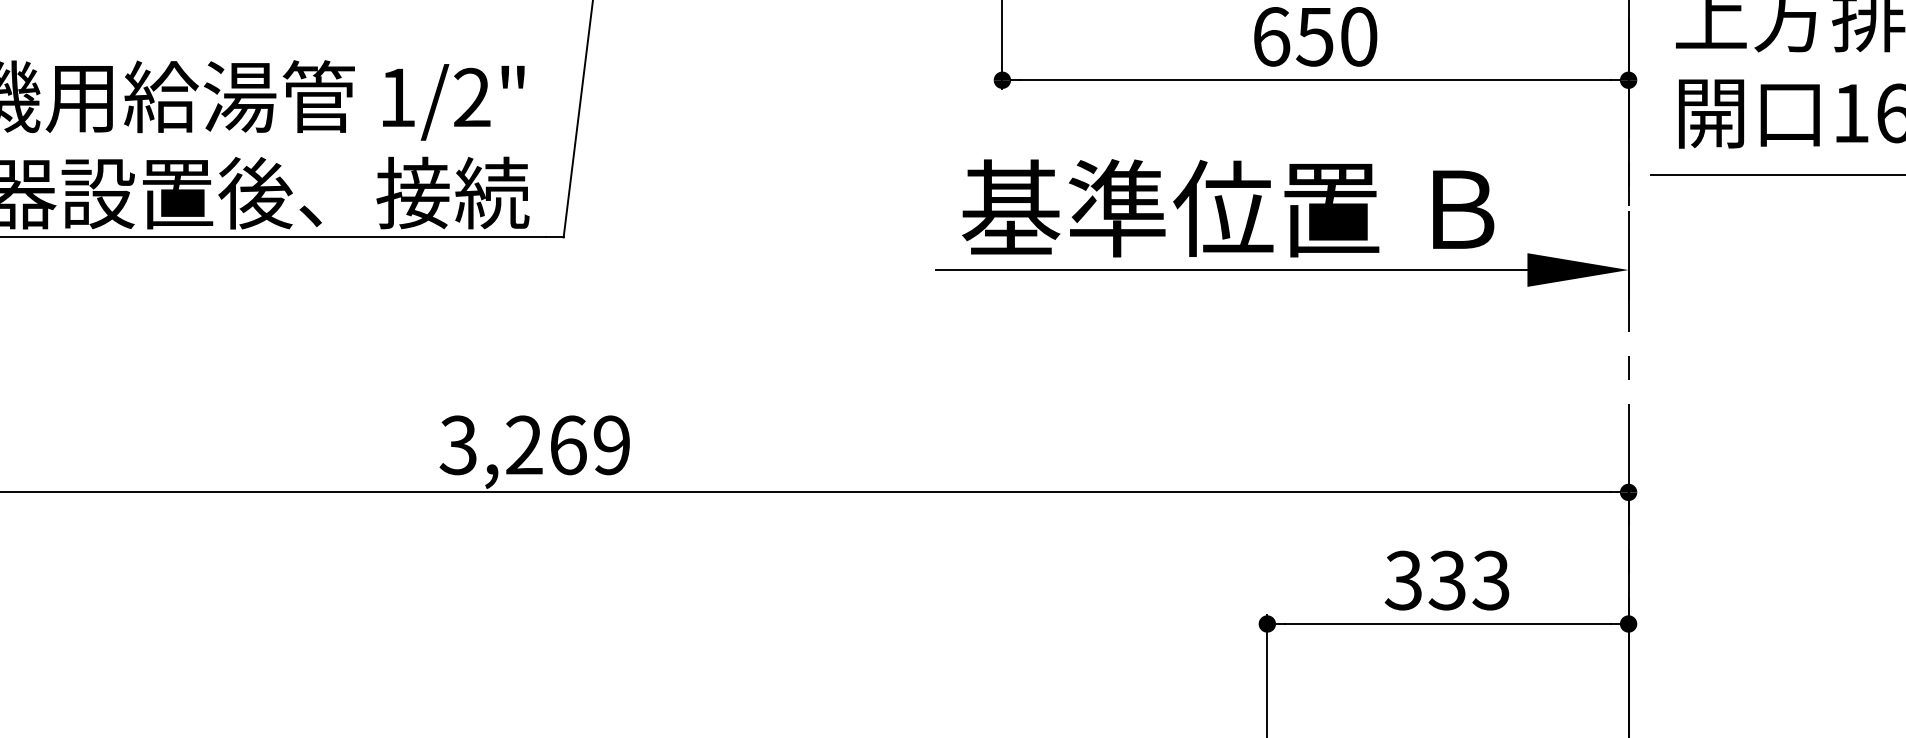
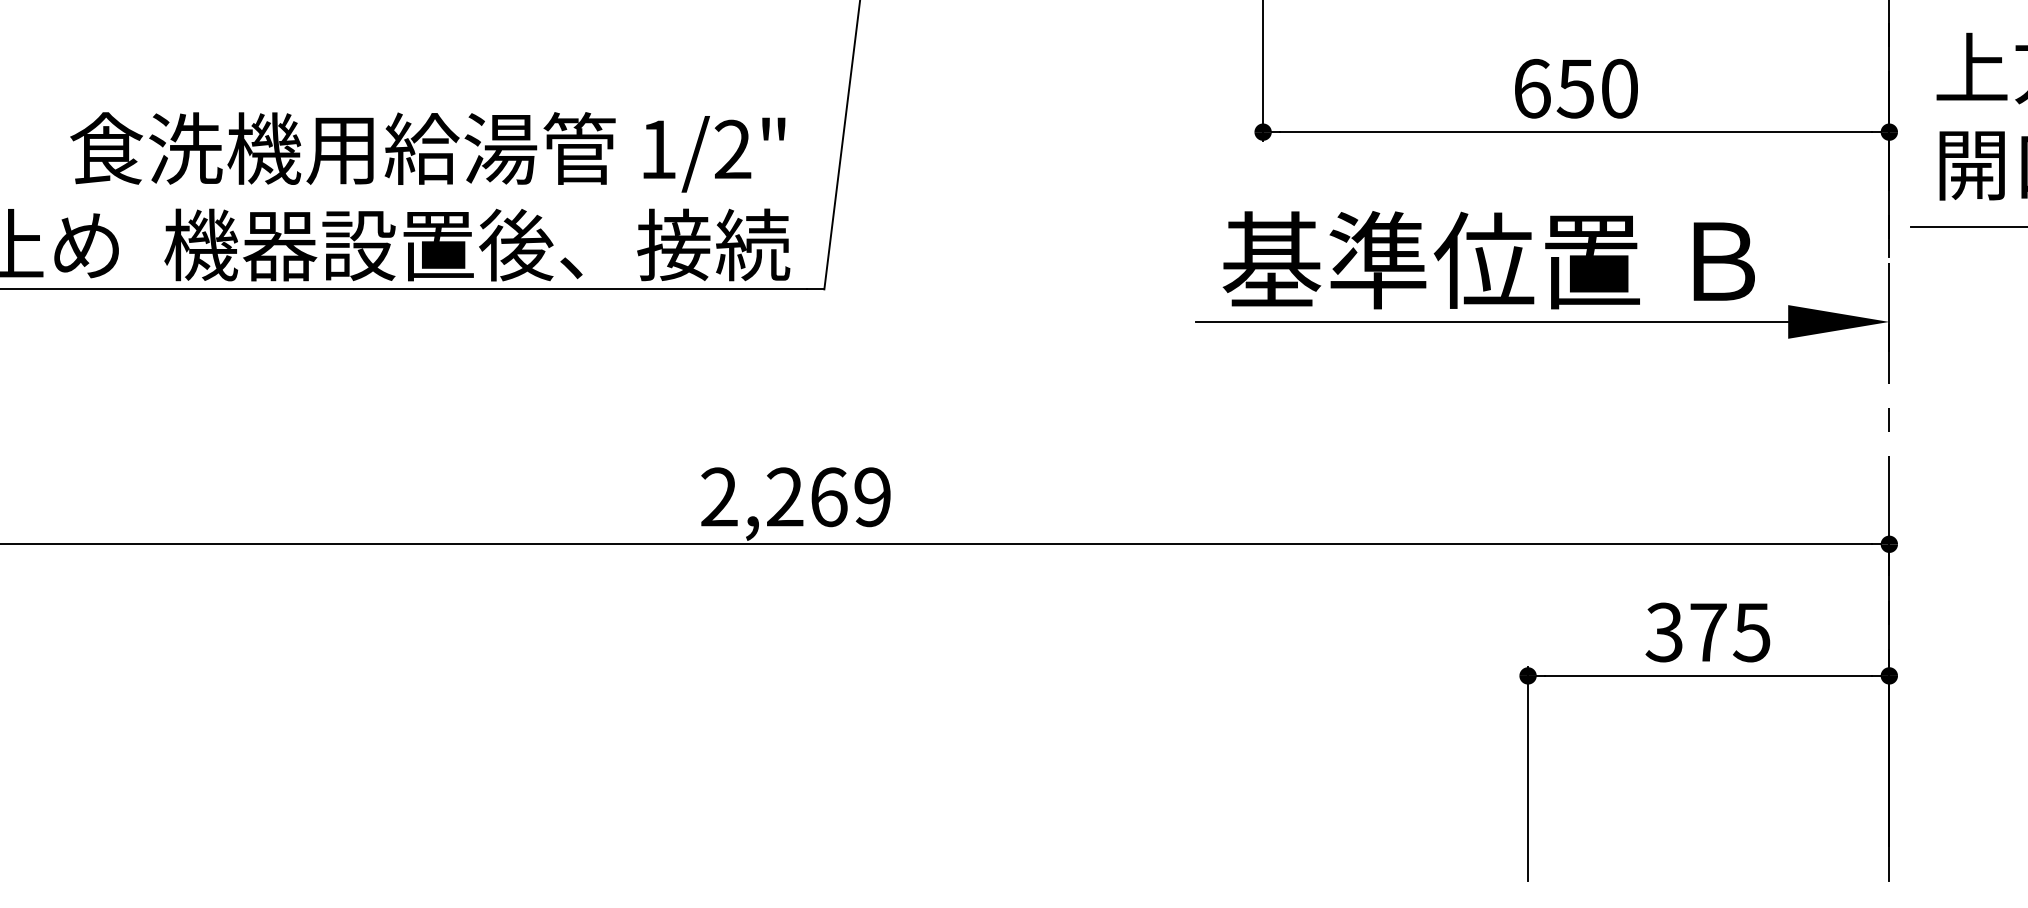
text: (457, 445) -> (718, 497), 3,269 -> 2,269
text: (1468, 580) -> (1729, 632), 333 -> 375

